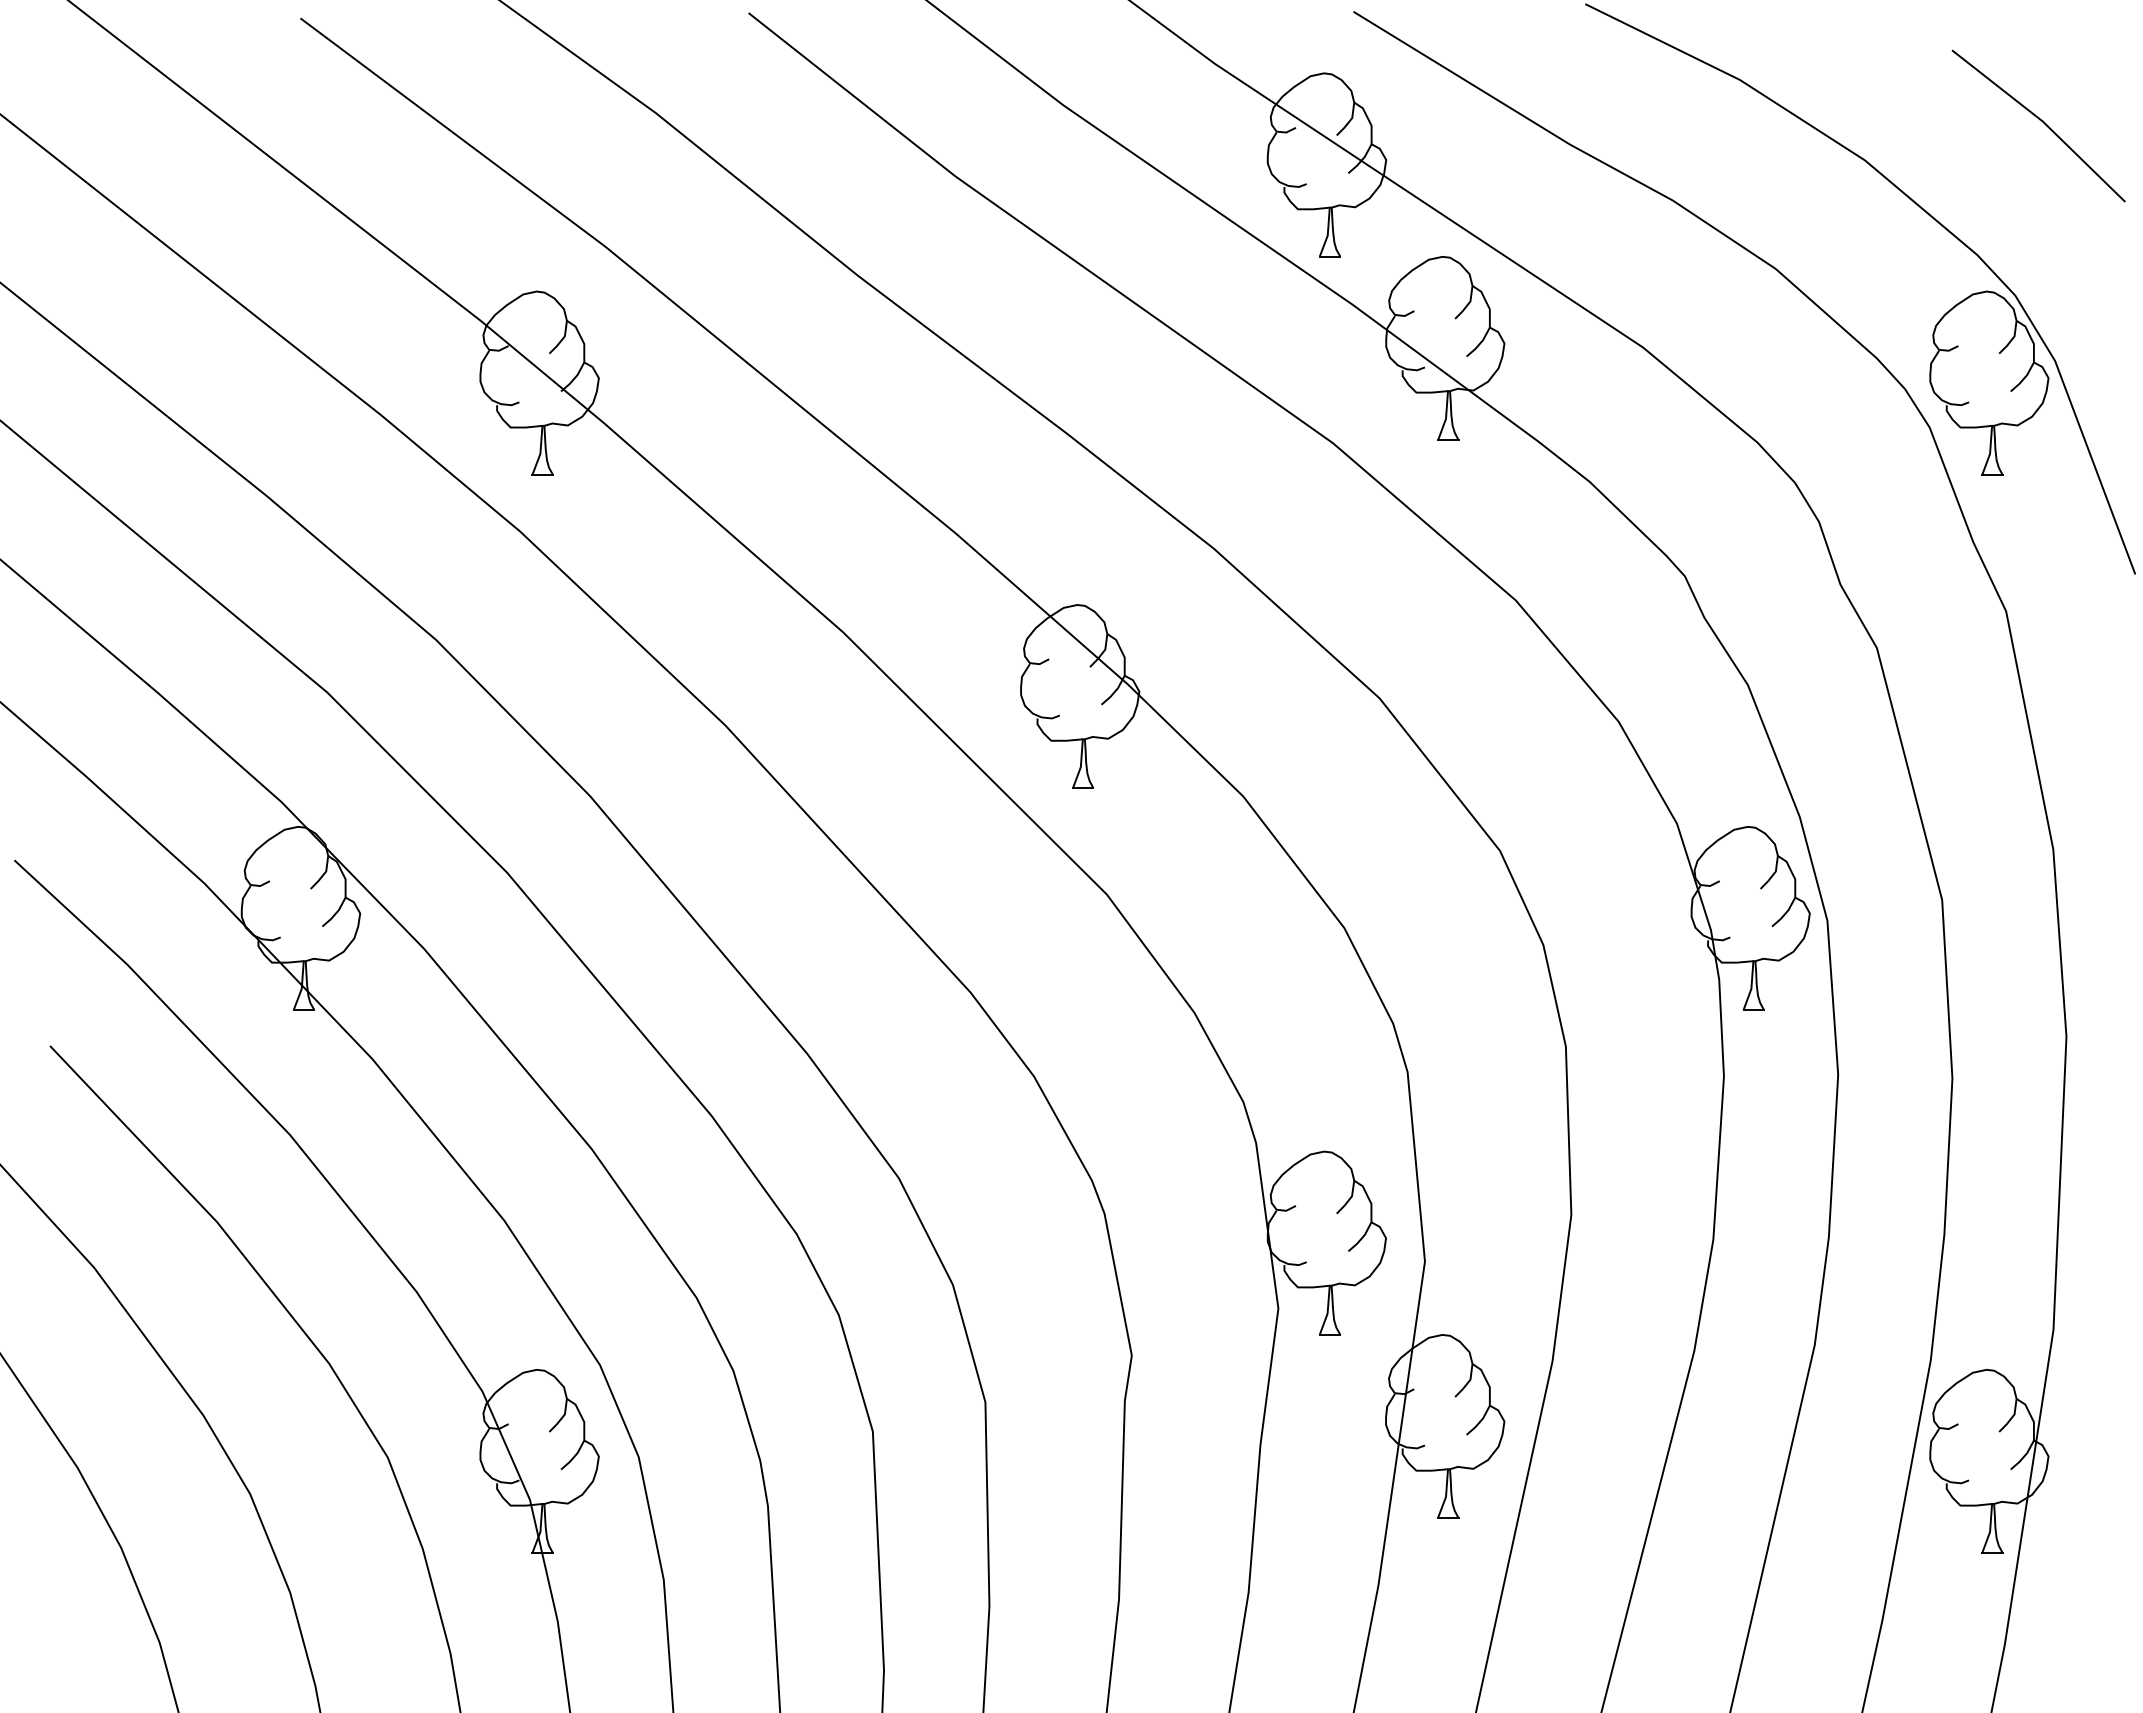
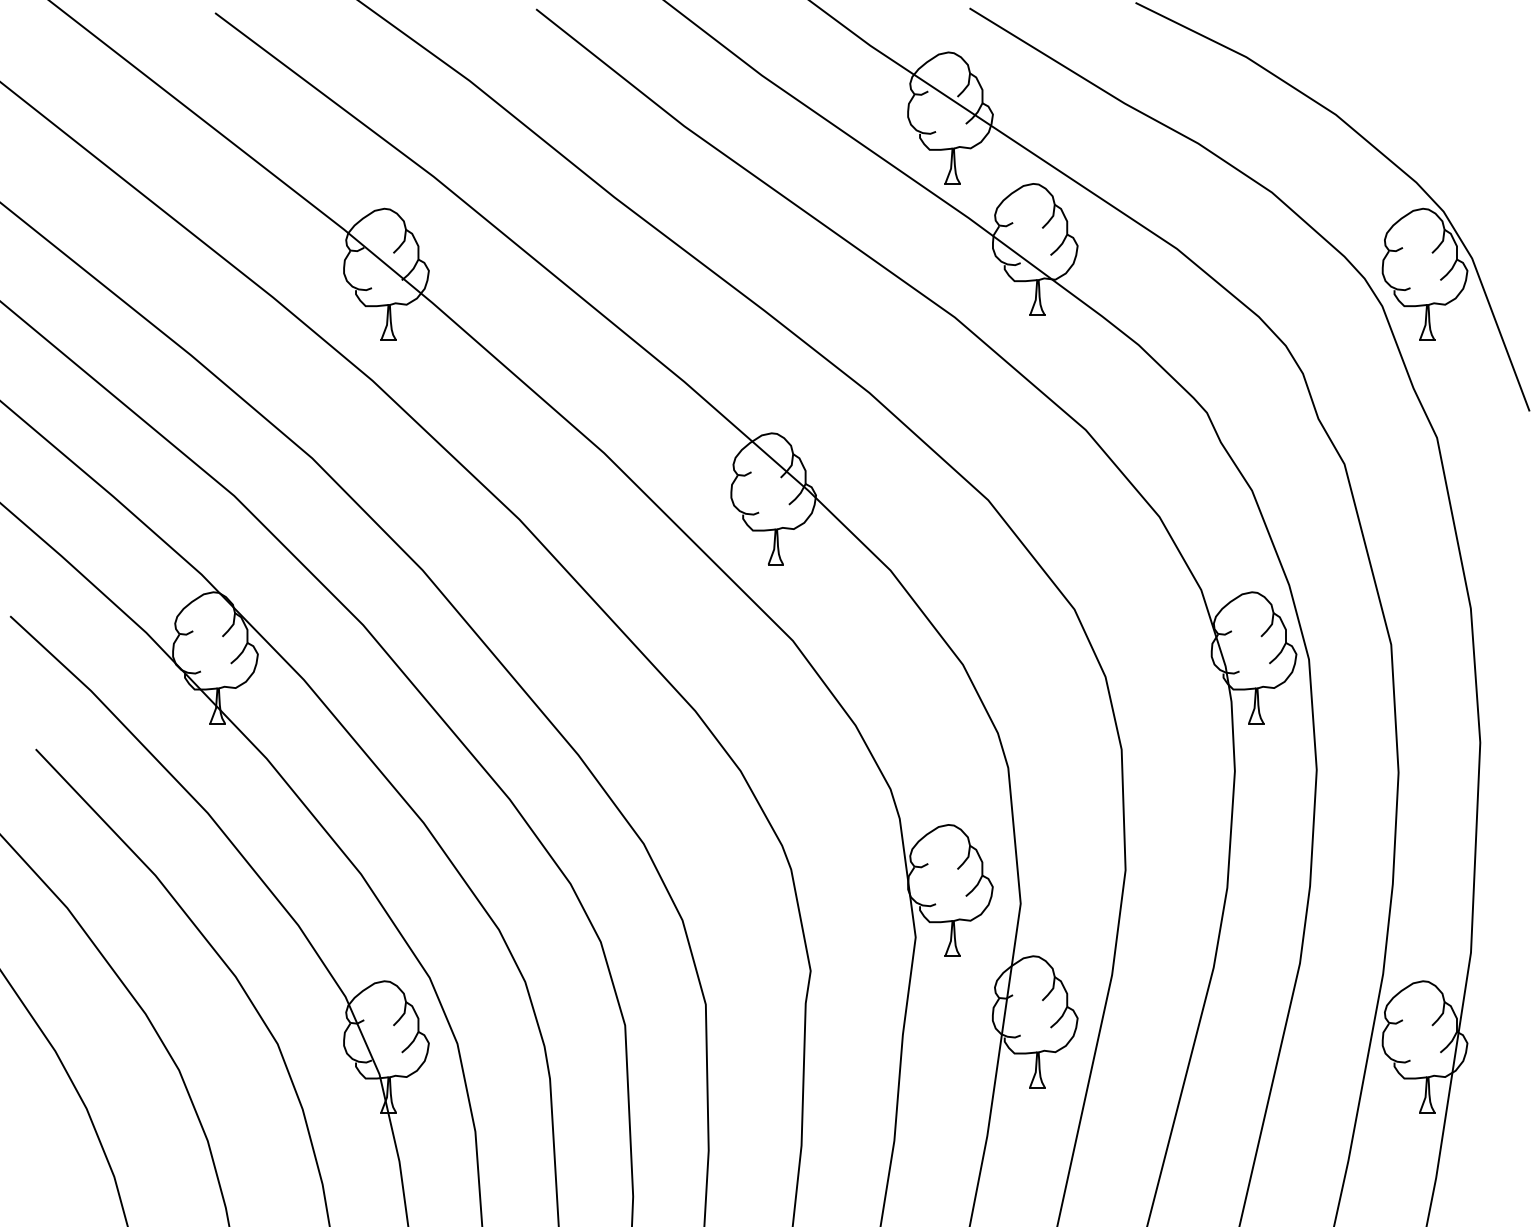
line: (2041, 121) -> (1462, 86), removed

